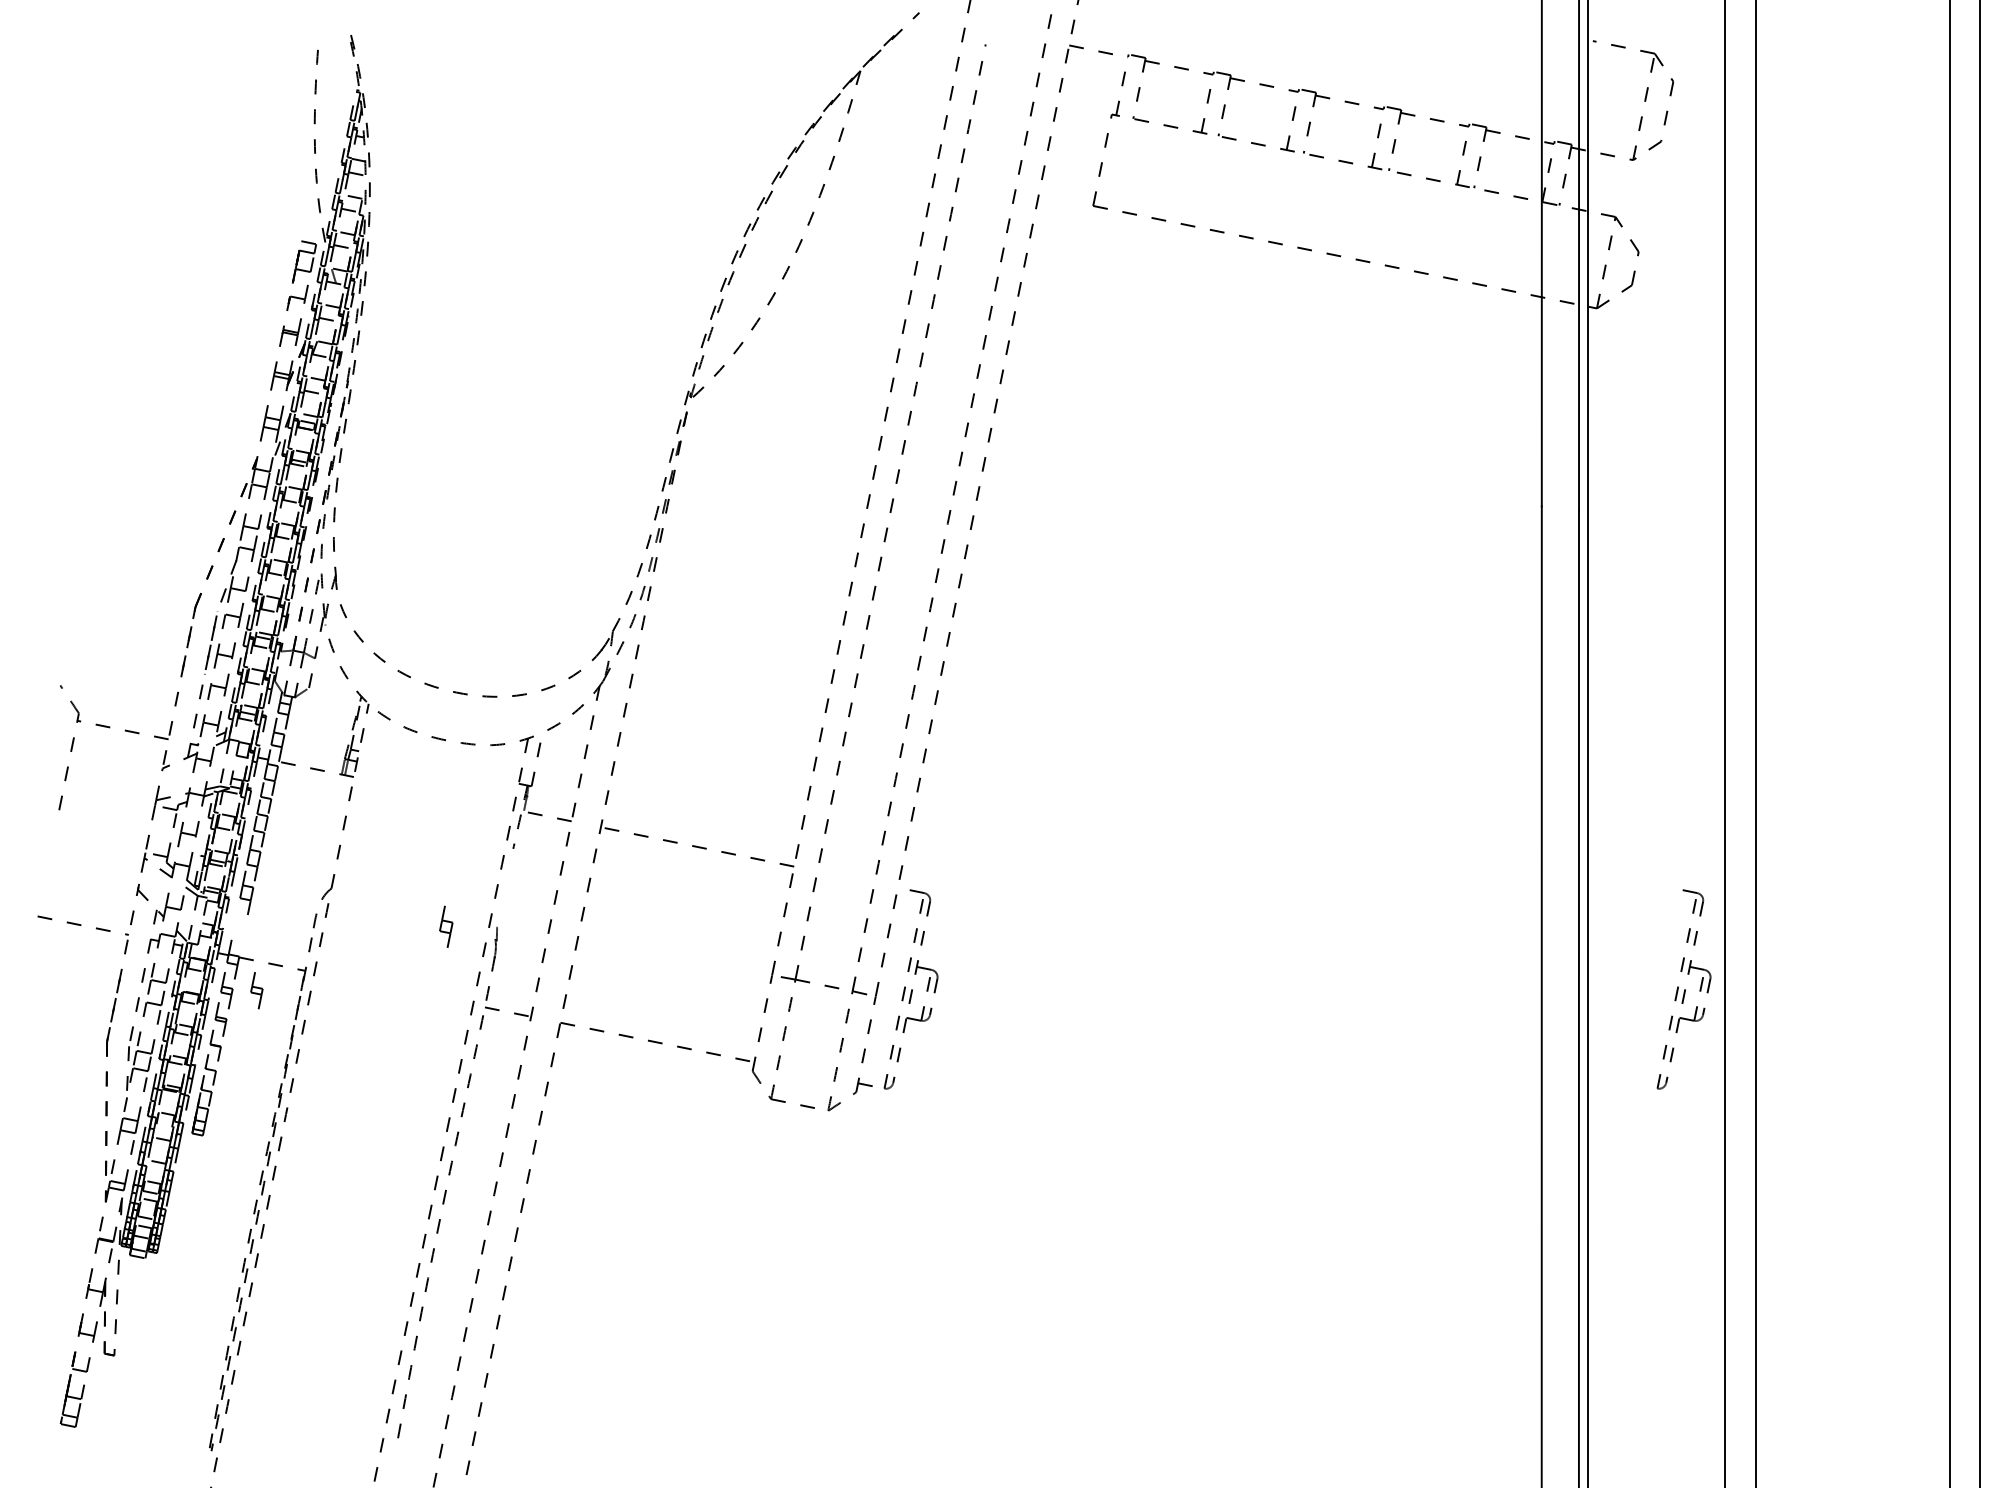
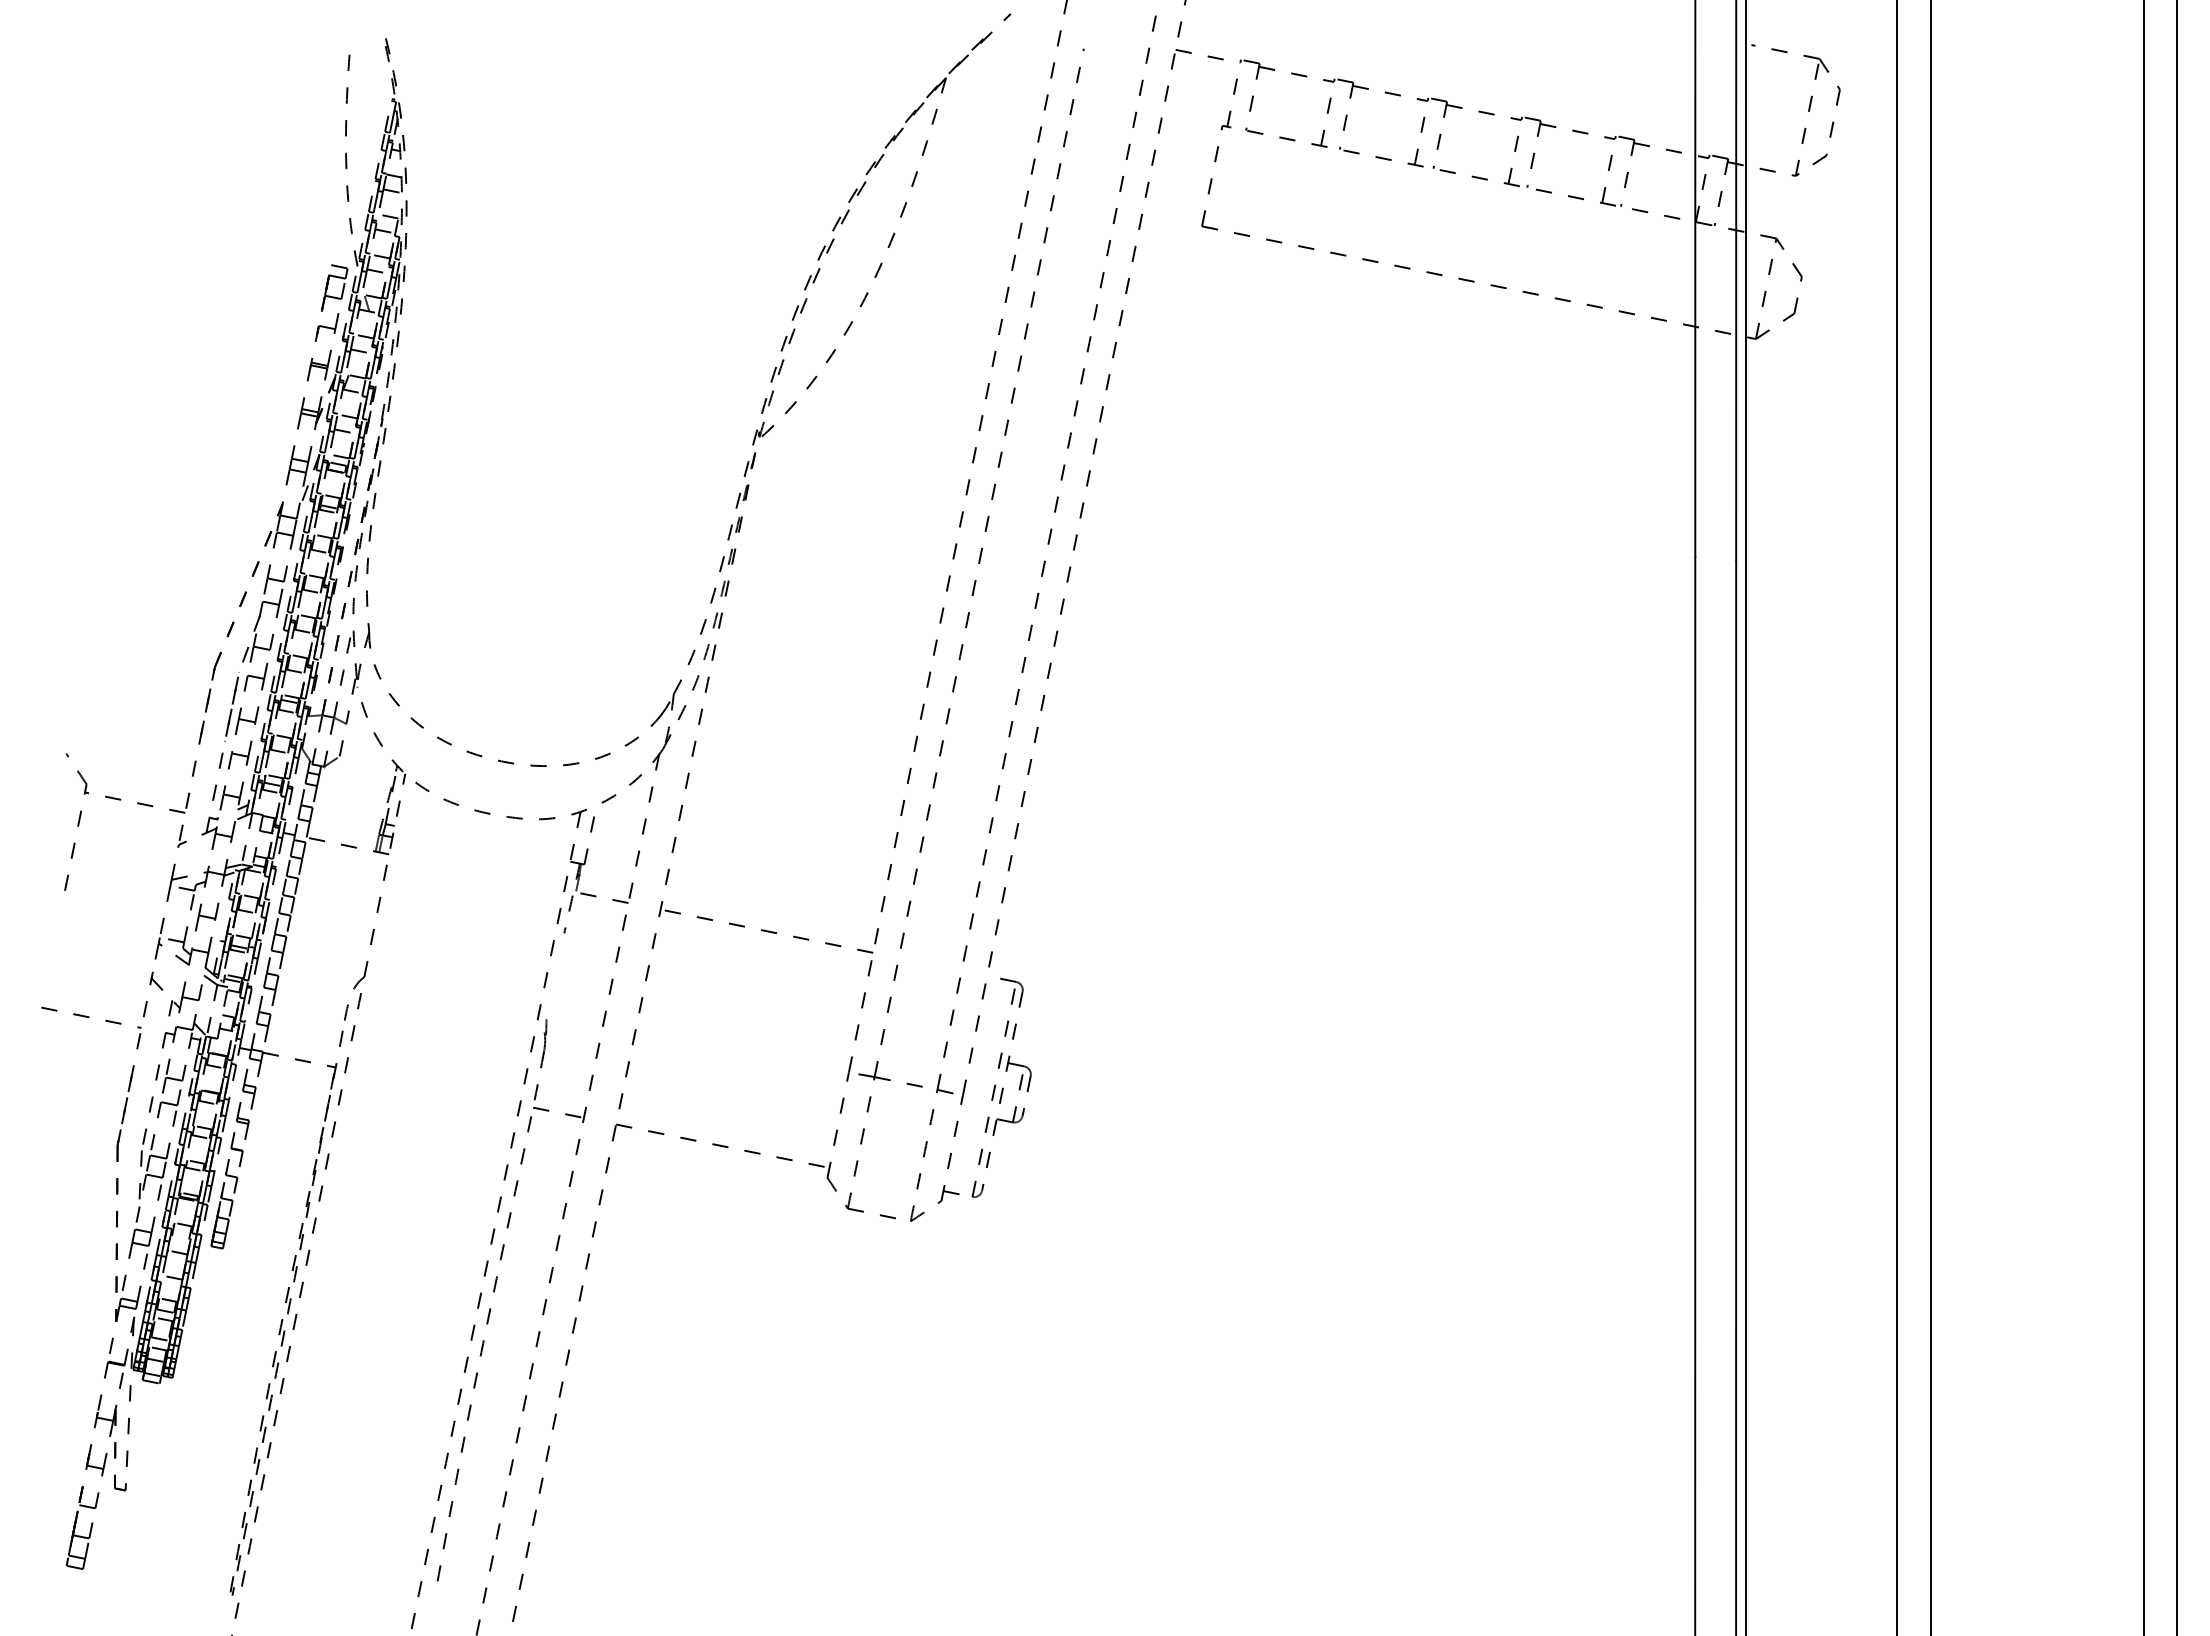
part: (446, 927) -> (263, 1019), moved
part: (257, 989) -> (282, 1088), removed
part: (1683, 989) -> (1851, 1087), removed

